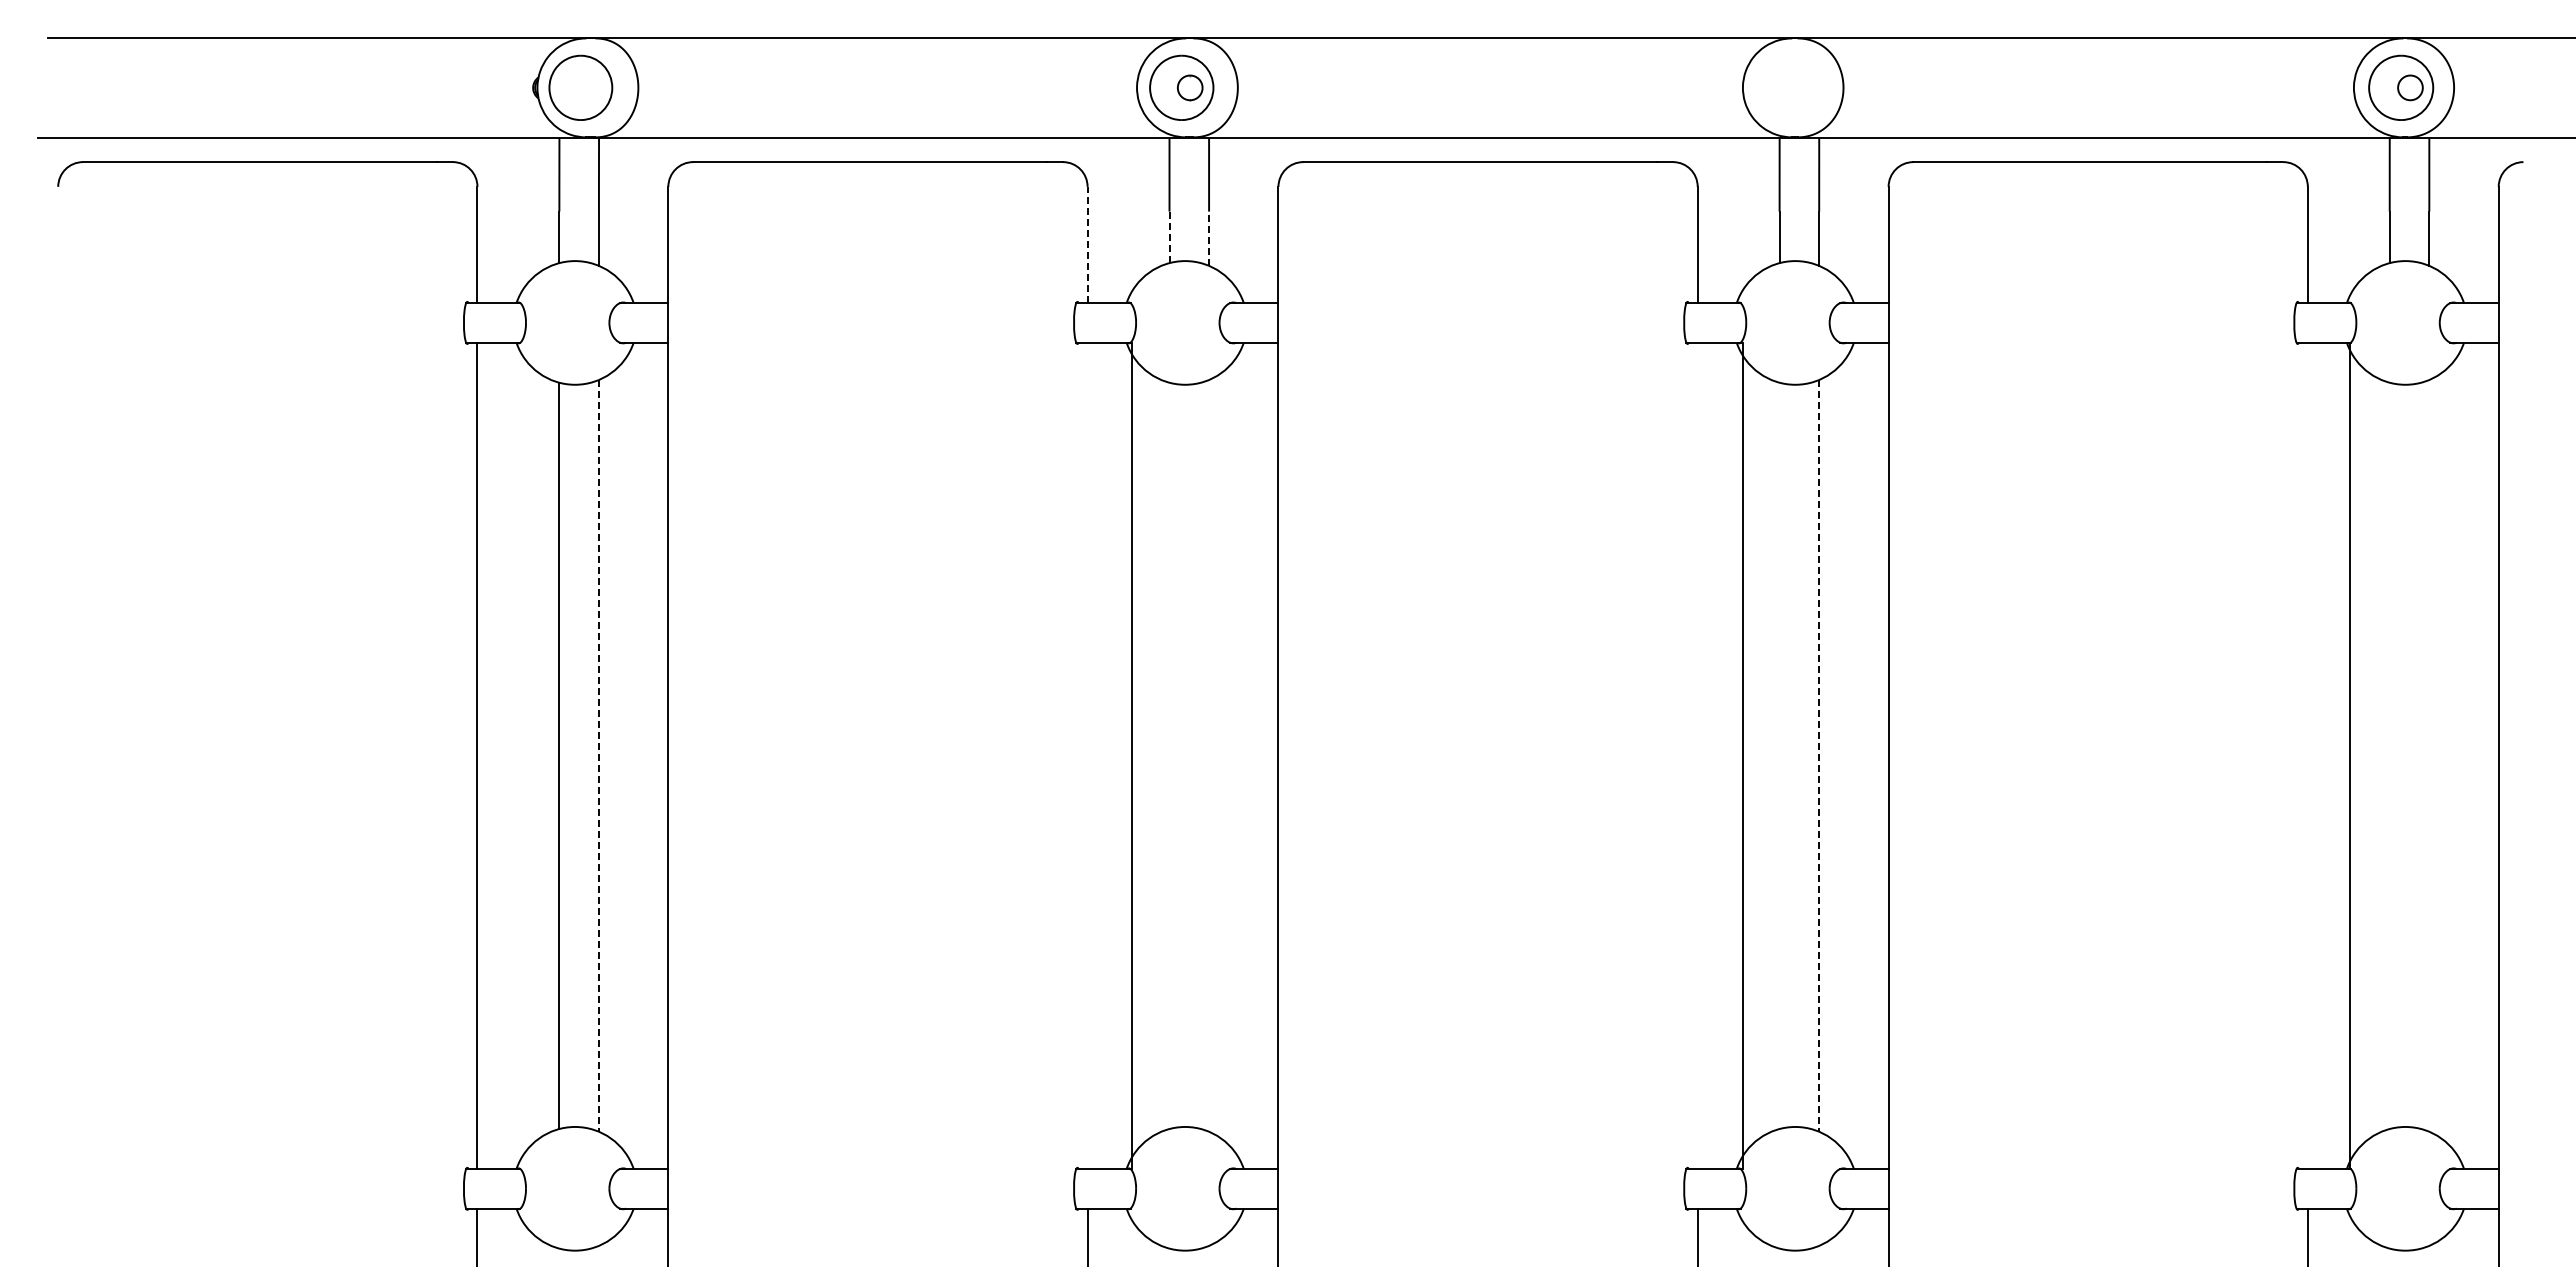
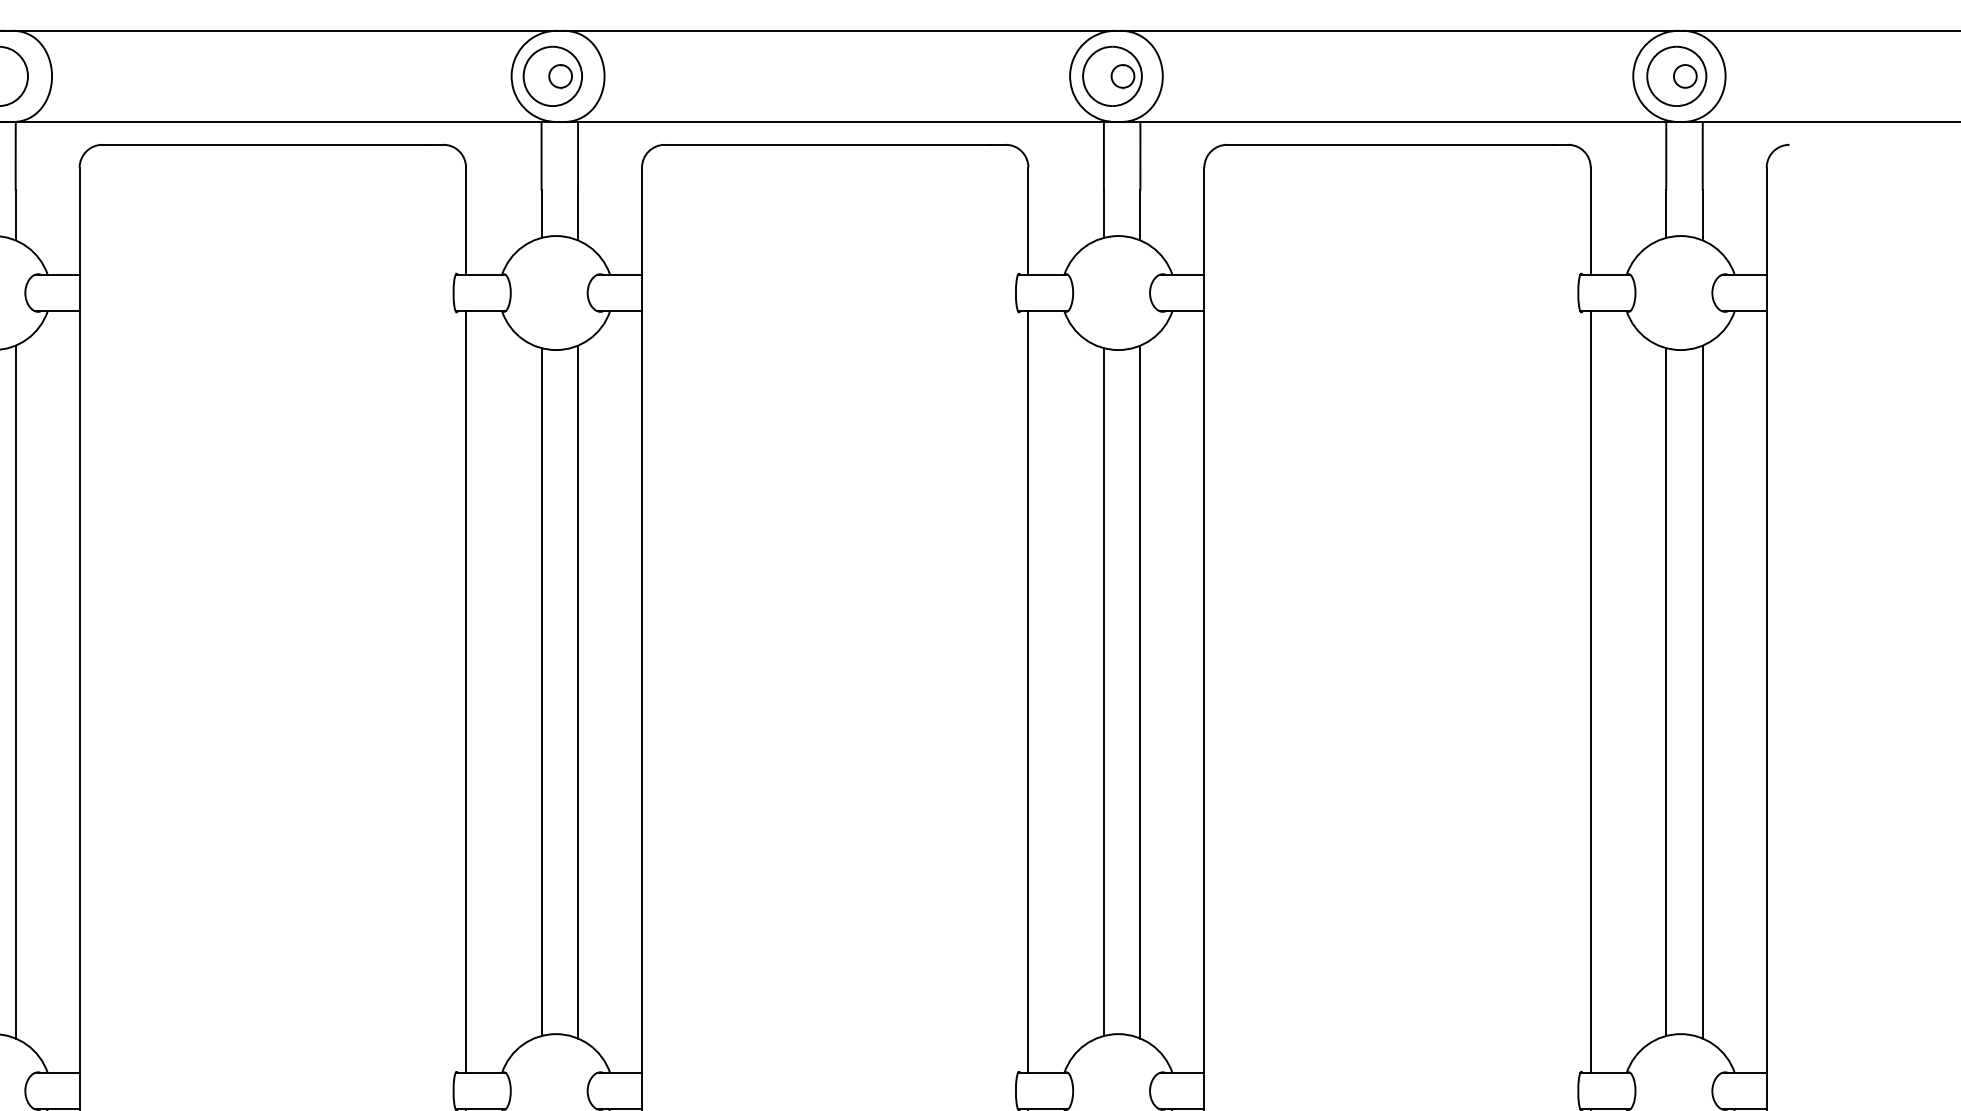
part: (1788, 87) -> (1112, 76), added
line: (1169, 237) -> (541, 214), dashed -> solid
line: (1209, 238) -> (578, 215), dashed -> solid
line: (1087, 244) -> (465, 220), dashed -> solid
line: (598, 755) -> (15, 691), dashed -> solid
line: (1131, 755) -> (465, 691), moved
line: (1169, 755) -> (541, 691), added
line: (1209, 755) -> (578, 691), added
line: (1742, 755) -> (1028, 691), moved
line: (1779, 755) -> (1103, 691), added
line: (1819, 755) -> (1140, 691), dashed -> solid
line: (2349, 755) -> (1590, 691), moved
line: (2389, 755) -> (1666, 691), added
line: (2429, 755) -> (1702, 691), added

